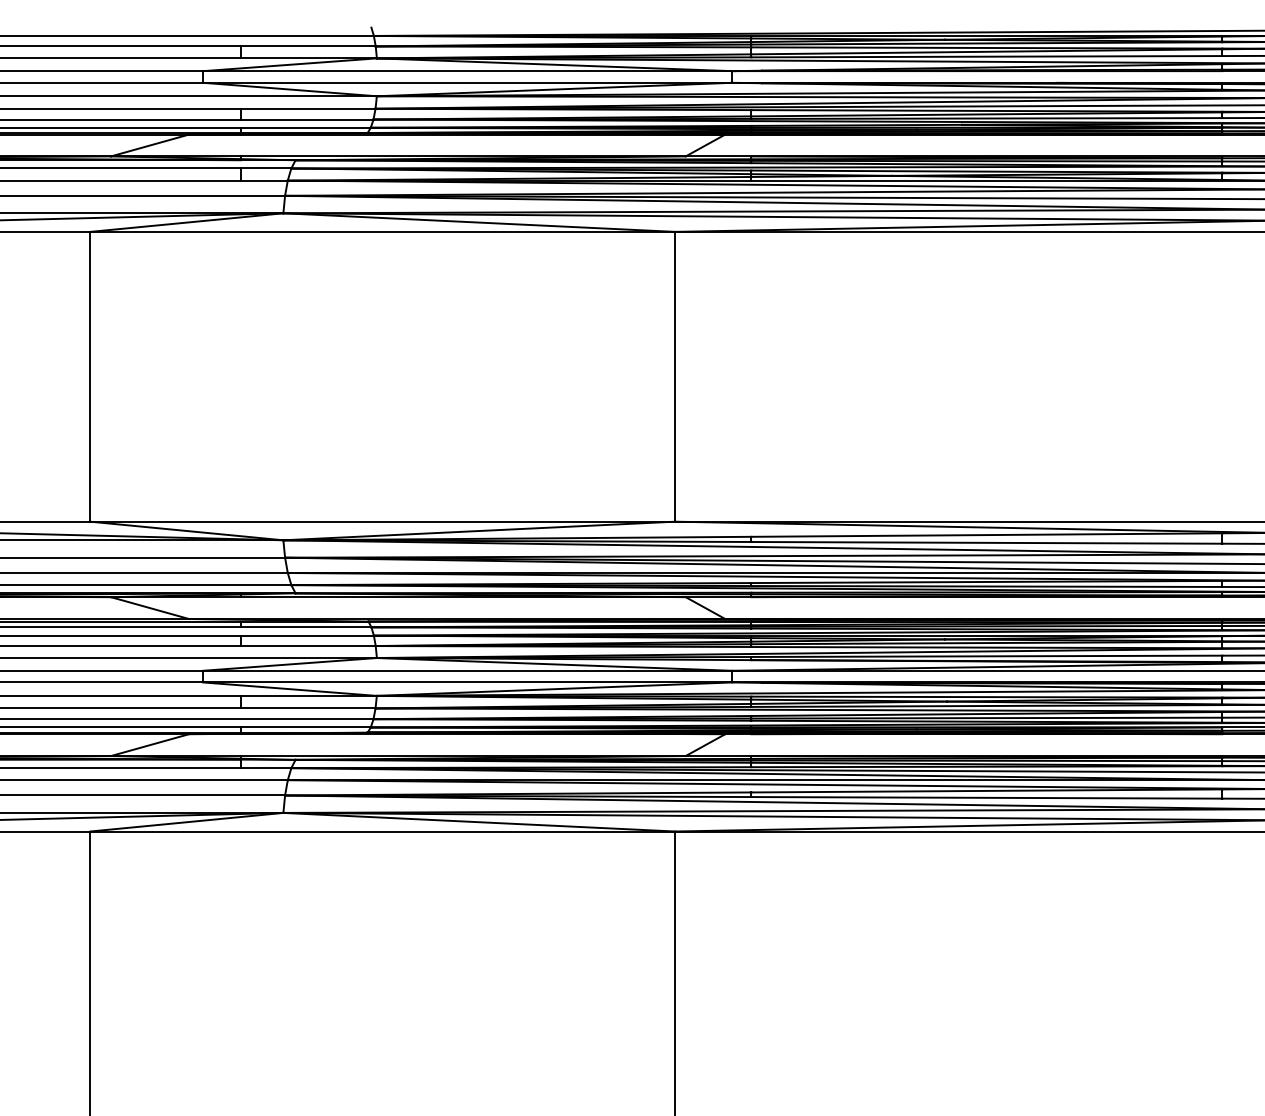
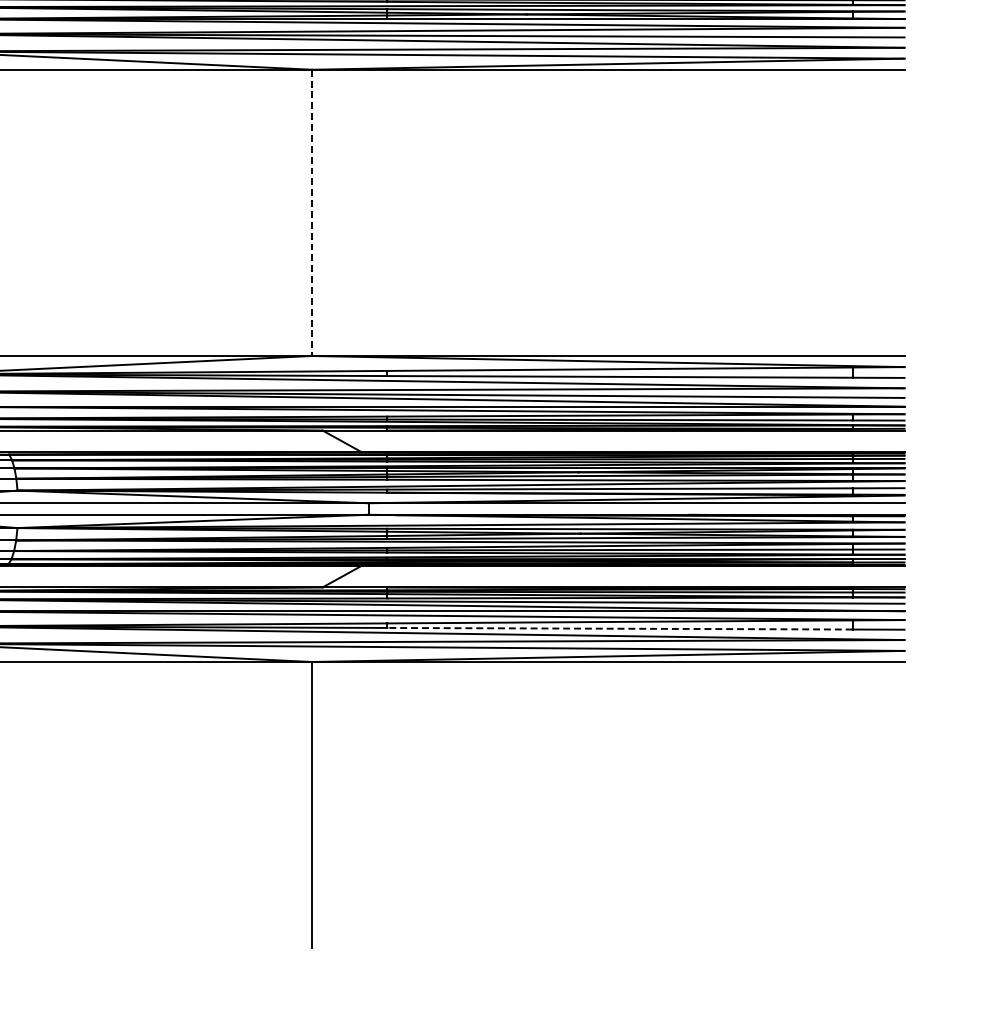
line: (675, 376) -> (312, 212), solid -> dashed
line: (986, 797) -> (619, 628), solid -> dashed

